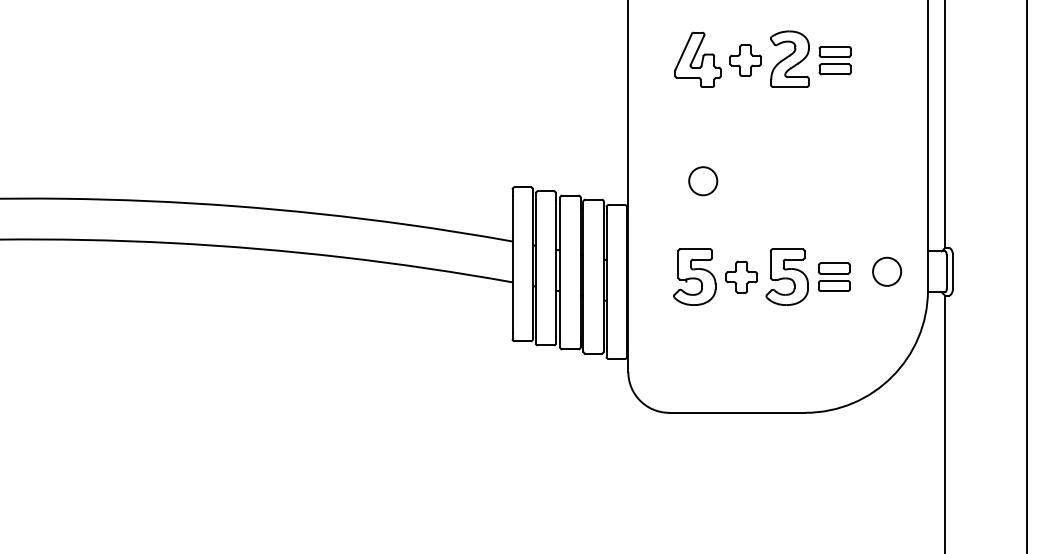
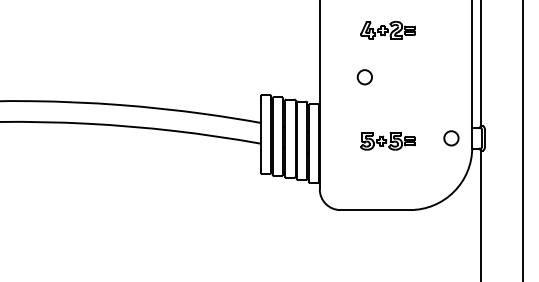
part: (761, 59) -> (387, 30), size x0.6
circle: (702, 181) -> (364, 77), moved
part: (761, 277) -> (387, 141), size x0.6

